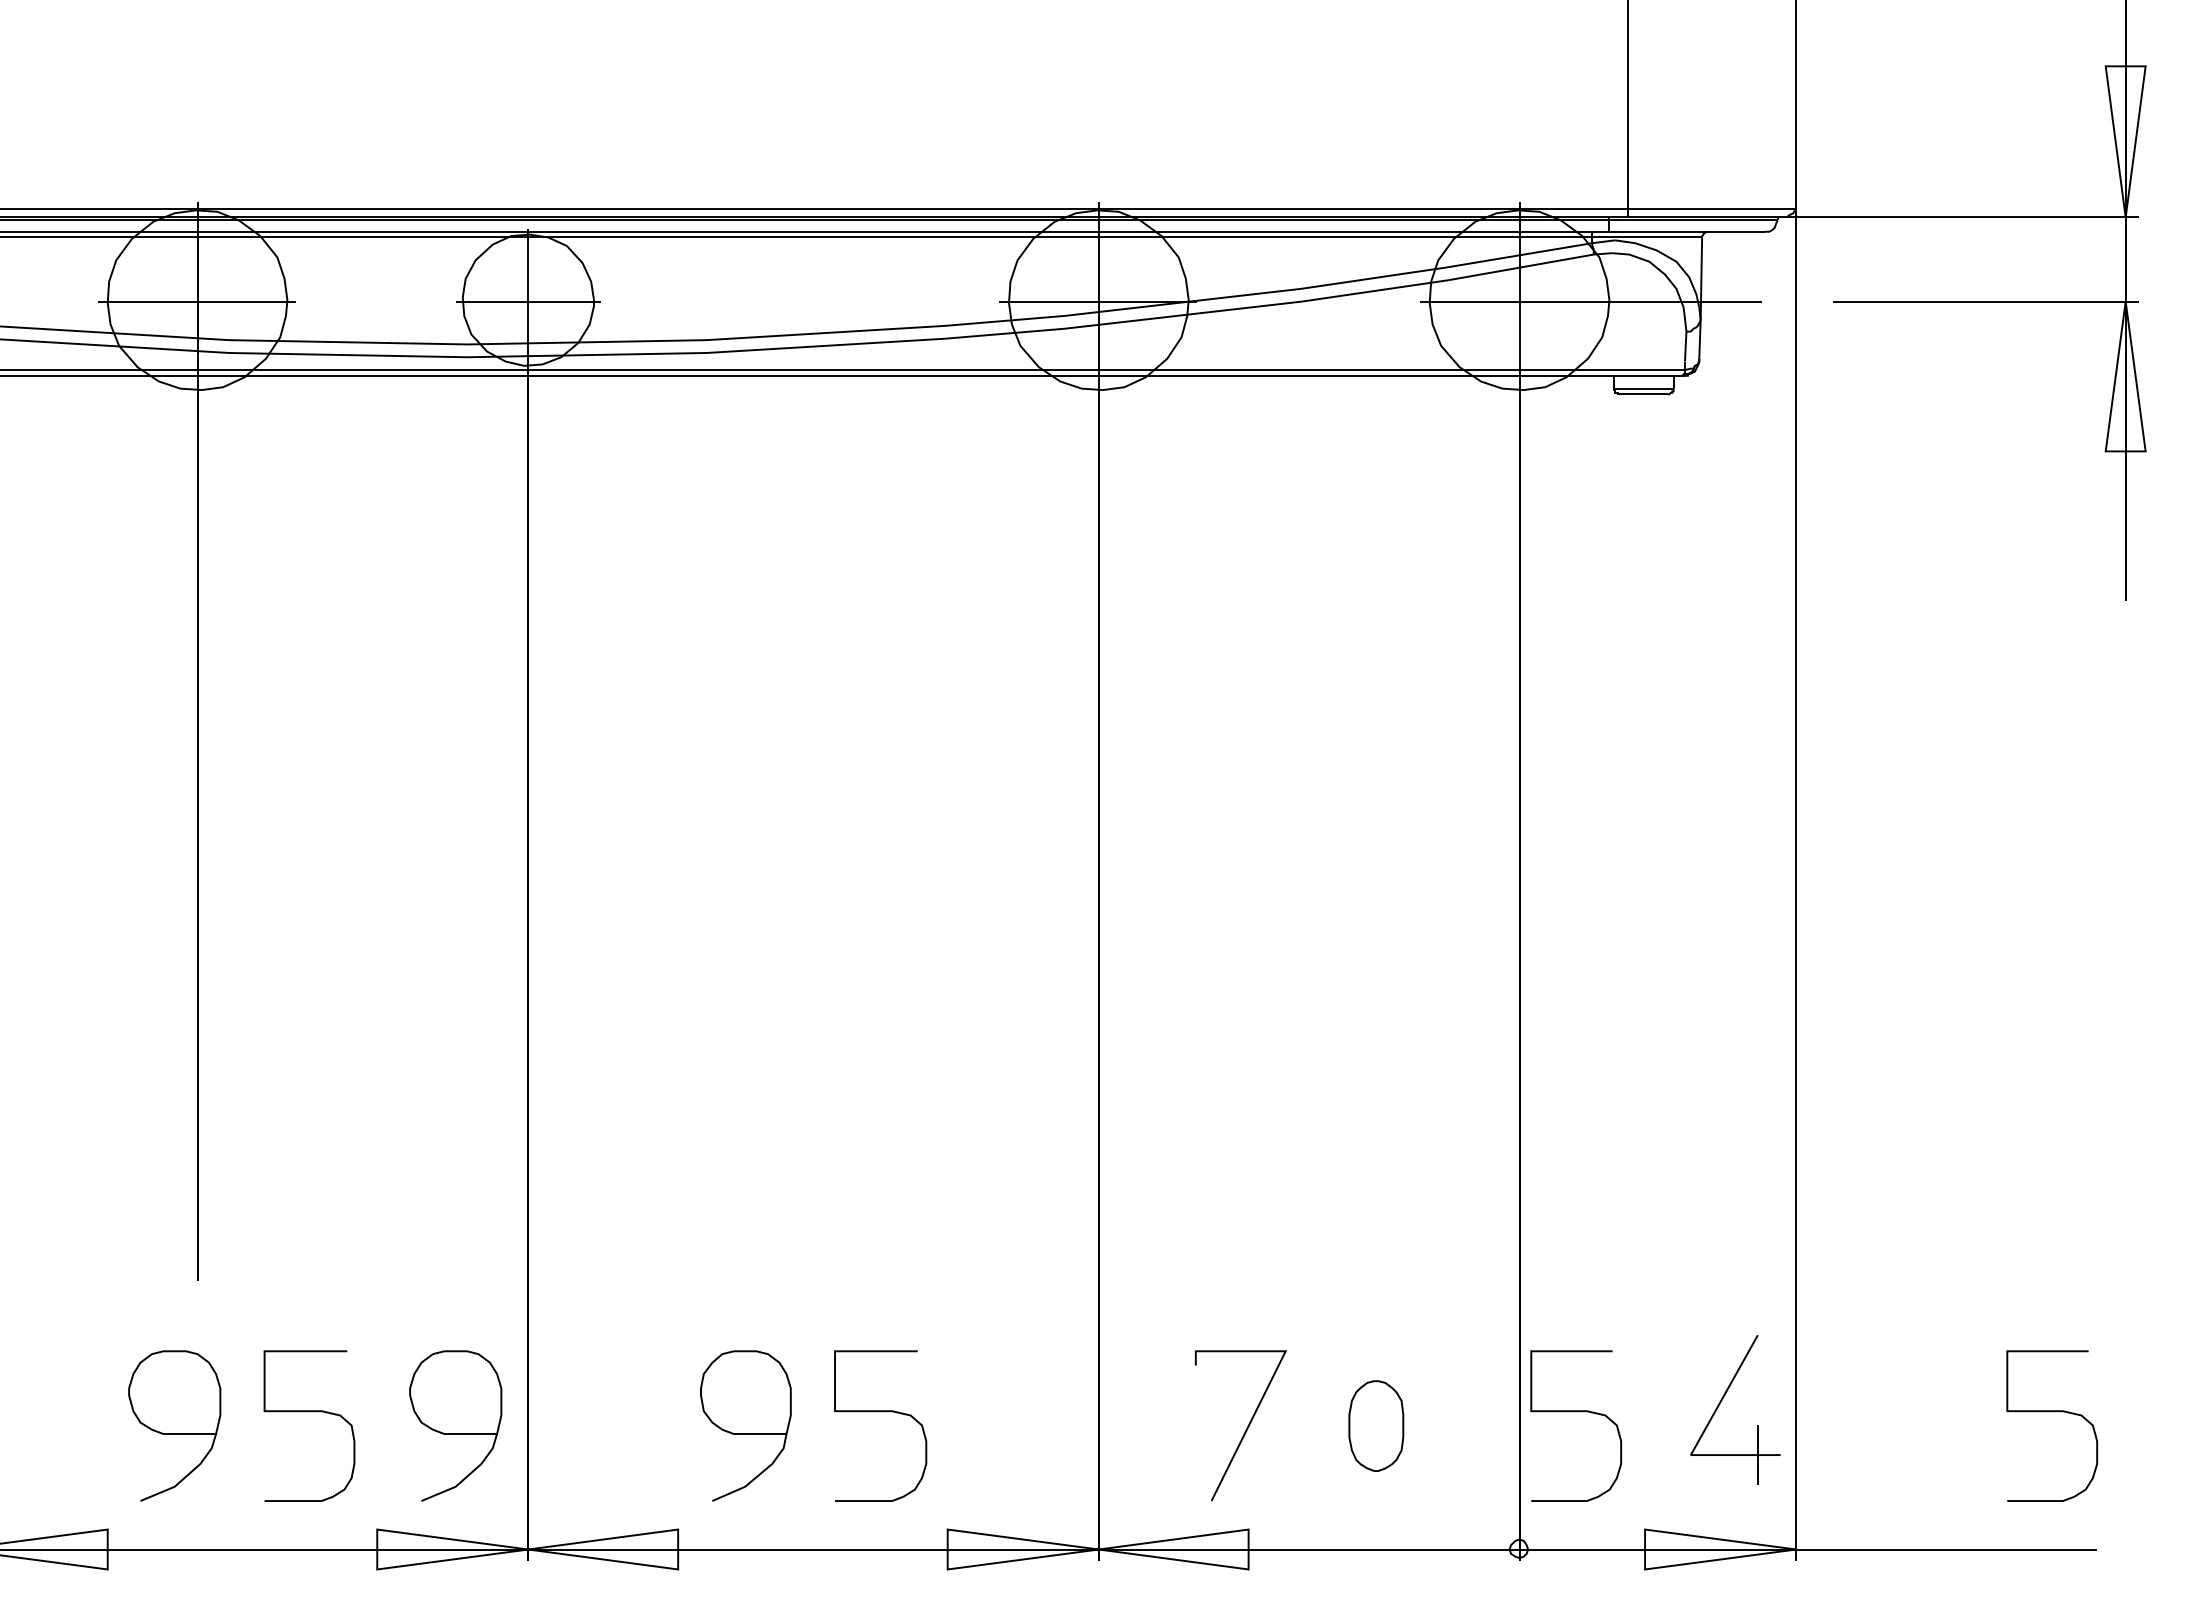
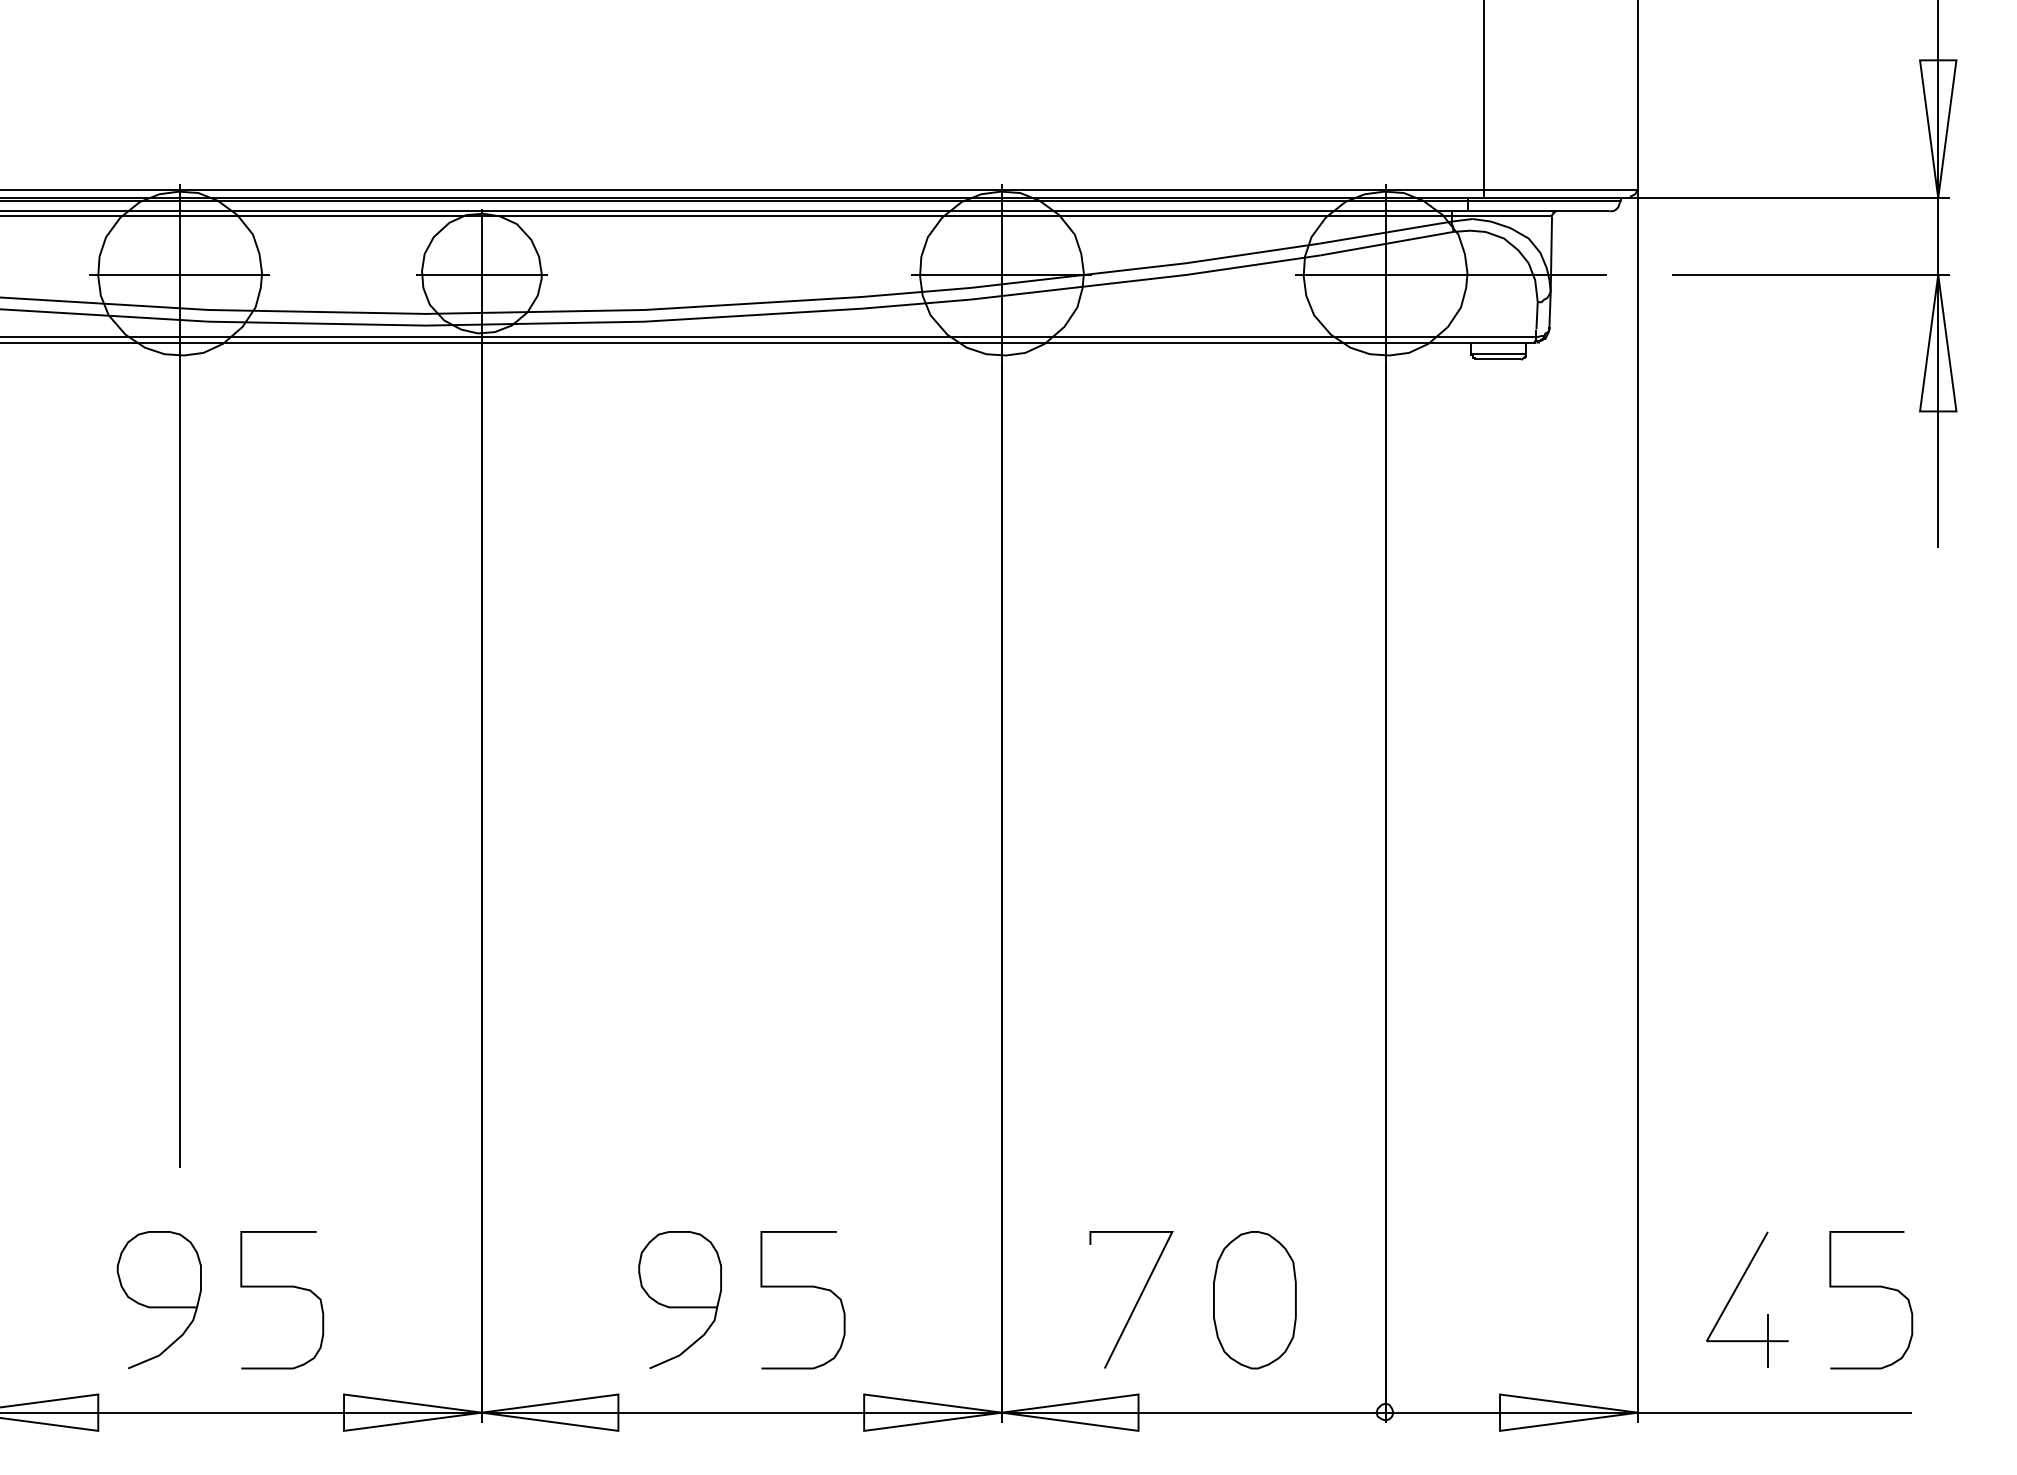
part: (1721, 1402) -> (1734, 1293), moved
curve: (1576, 1412) -> (1437, 1287), removed
part: (1376, 1425) -> (1255, 1299), size x1.67
curve: (455, 1433) -> (415, 1306), removed

